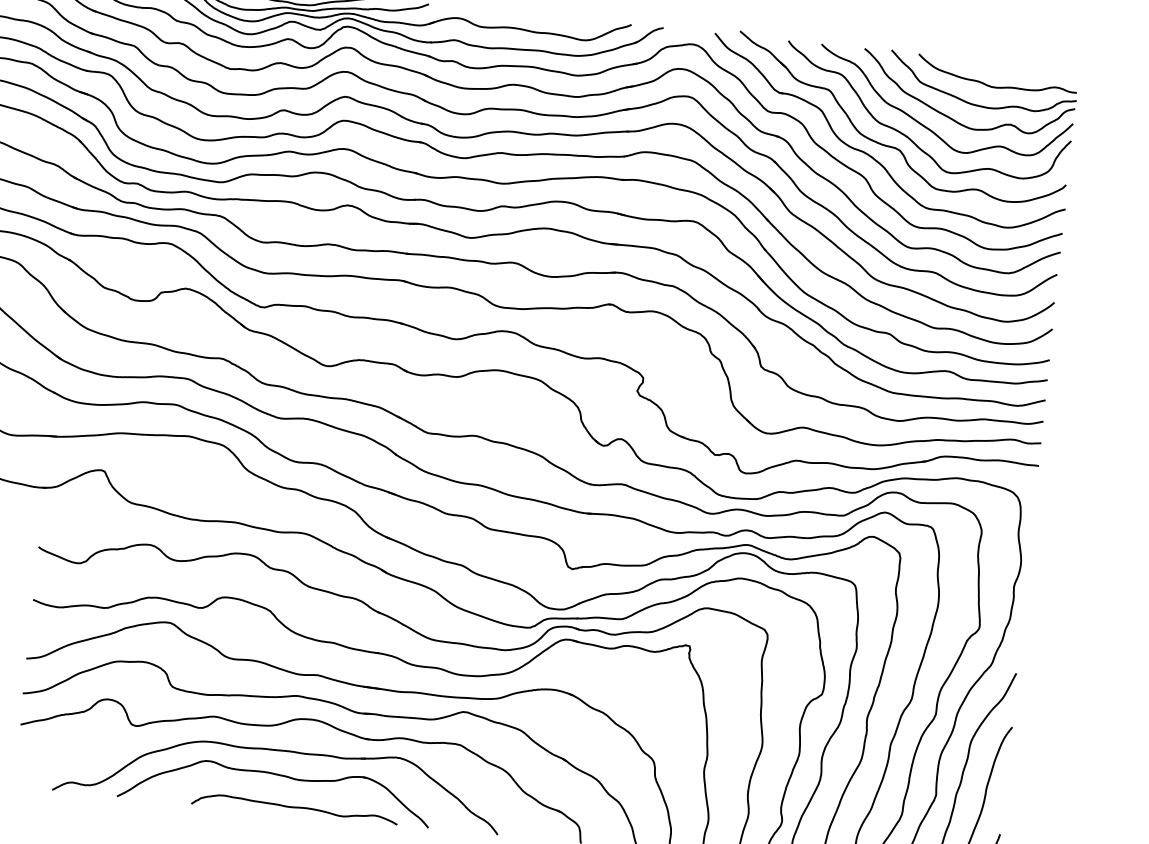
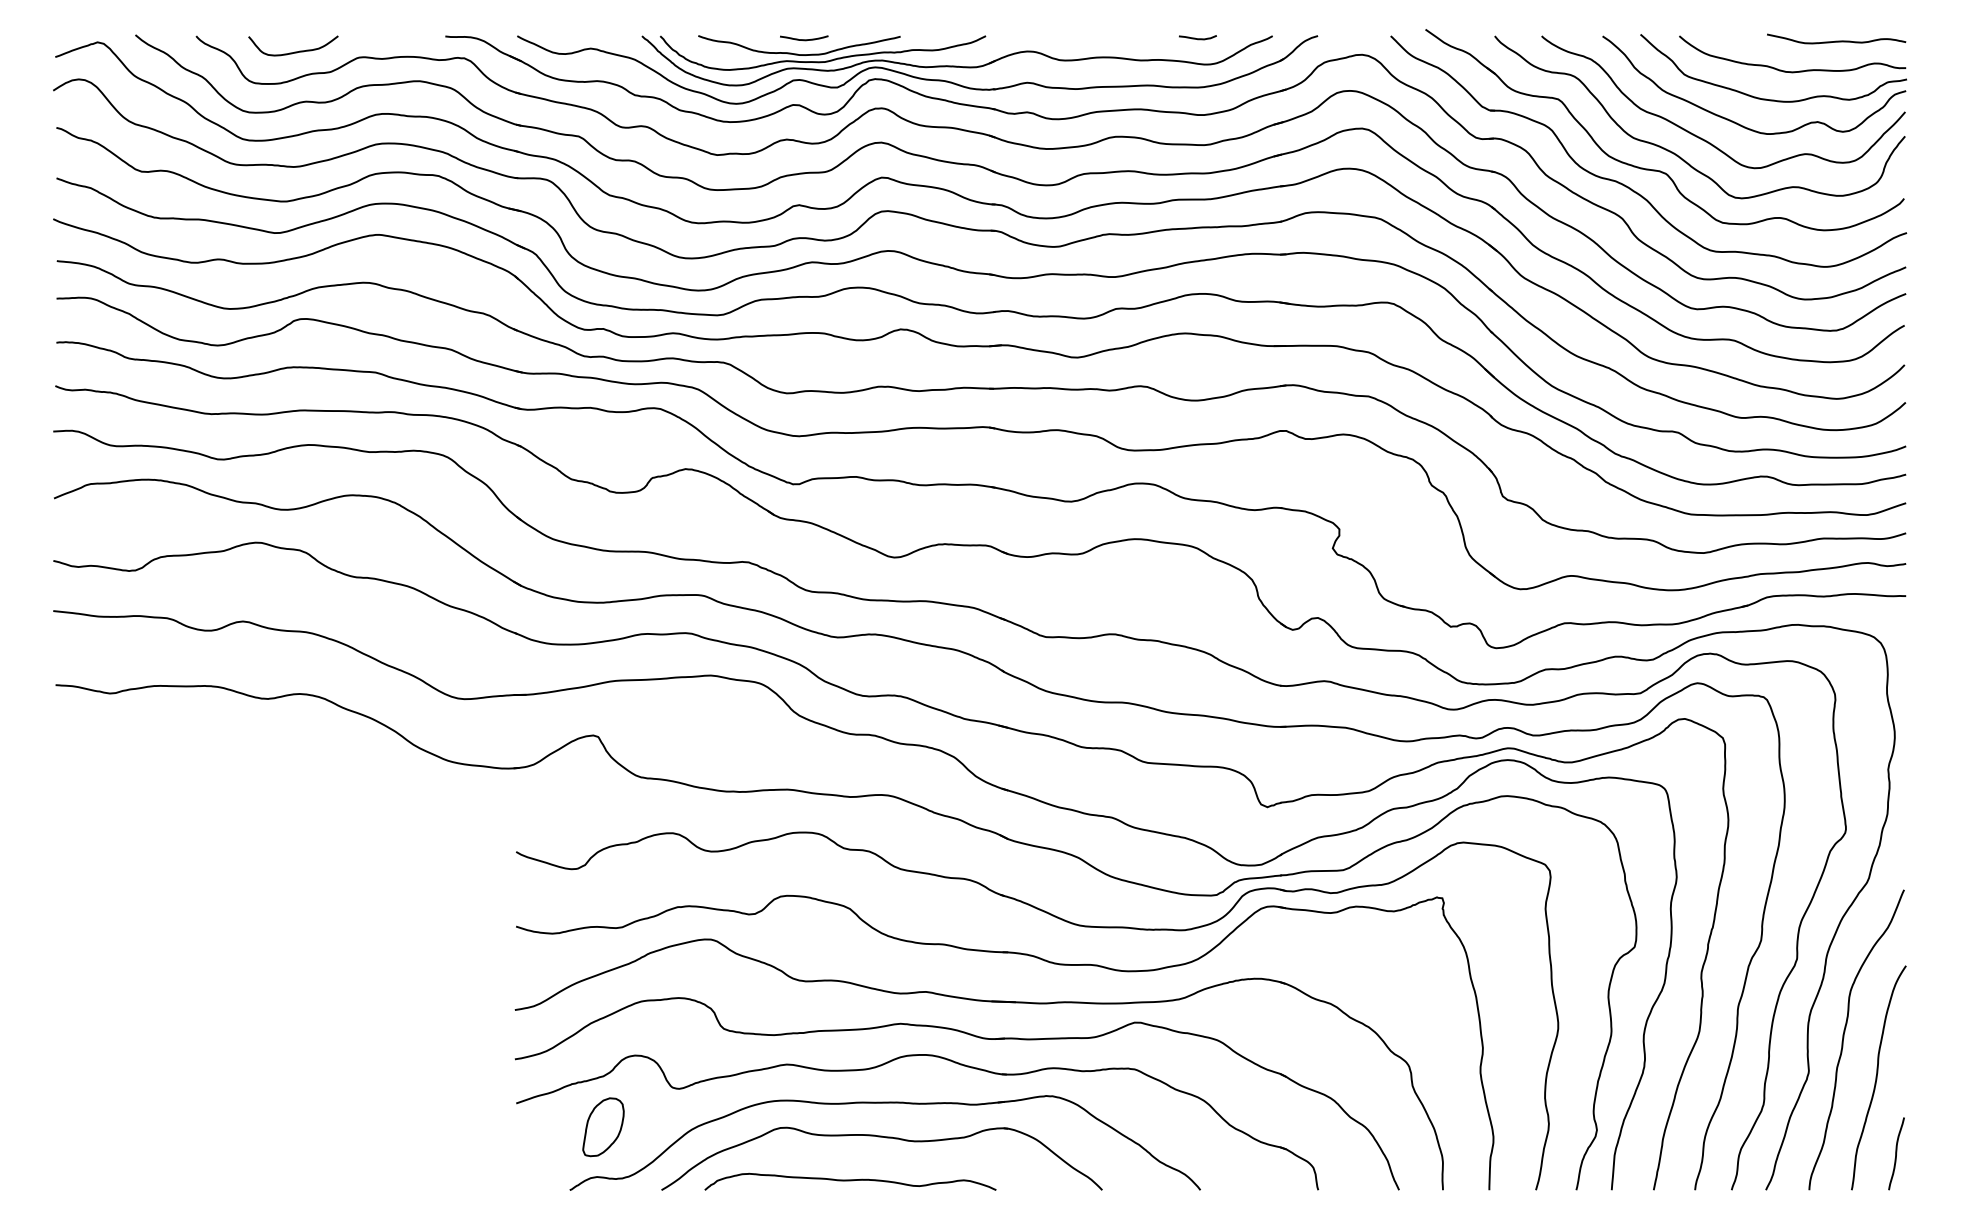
curve: (578, 21) -> (1197, 38), added
curve: (1029, 68) -> (1836, 40), added
part: (80, 747) -> (603, 1127), added
curve: (294, 808) -> (850, 1181), moved

